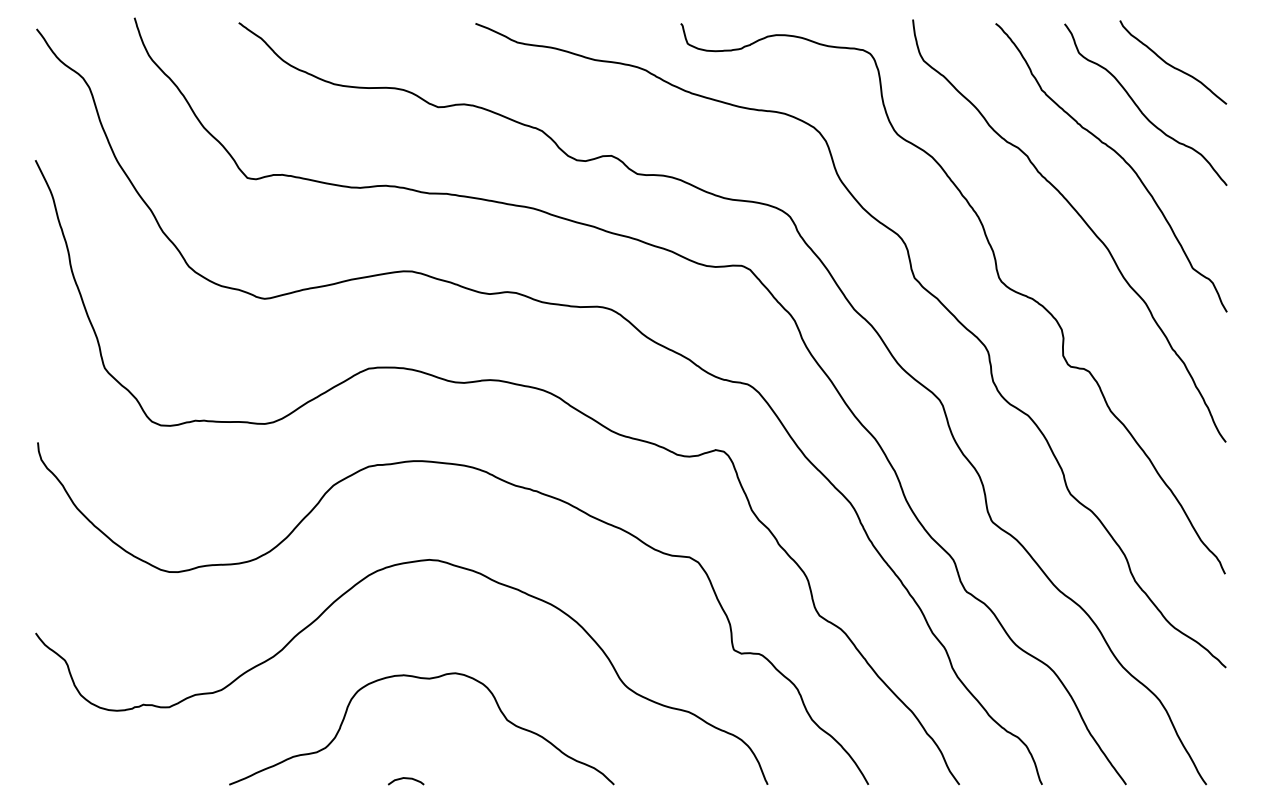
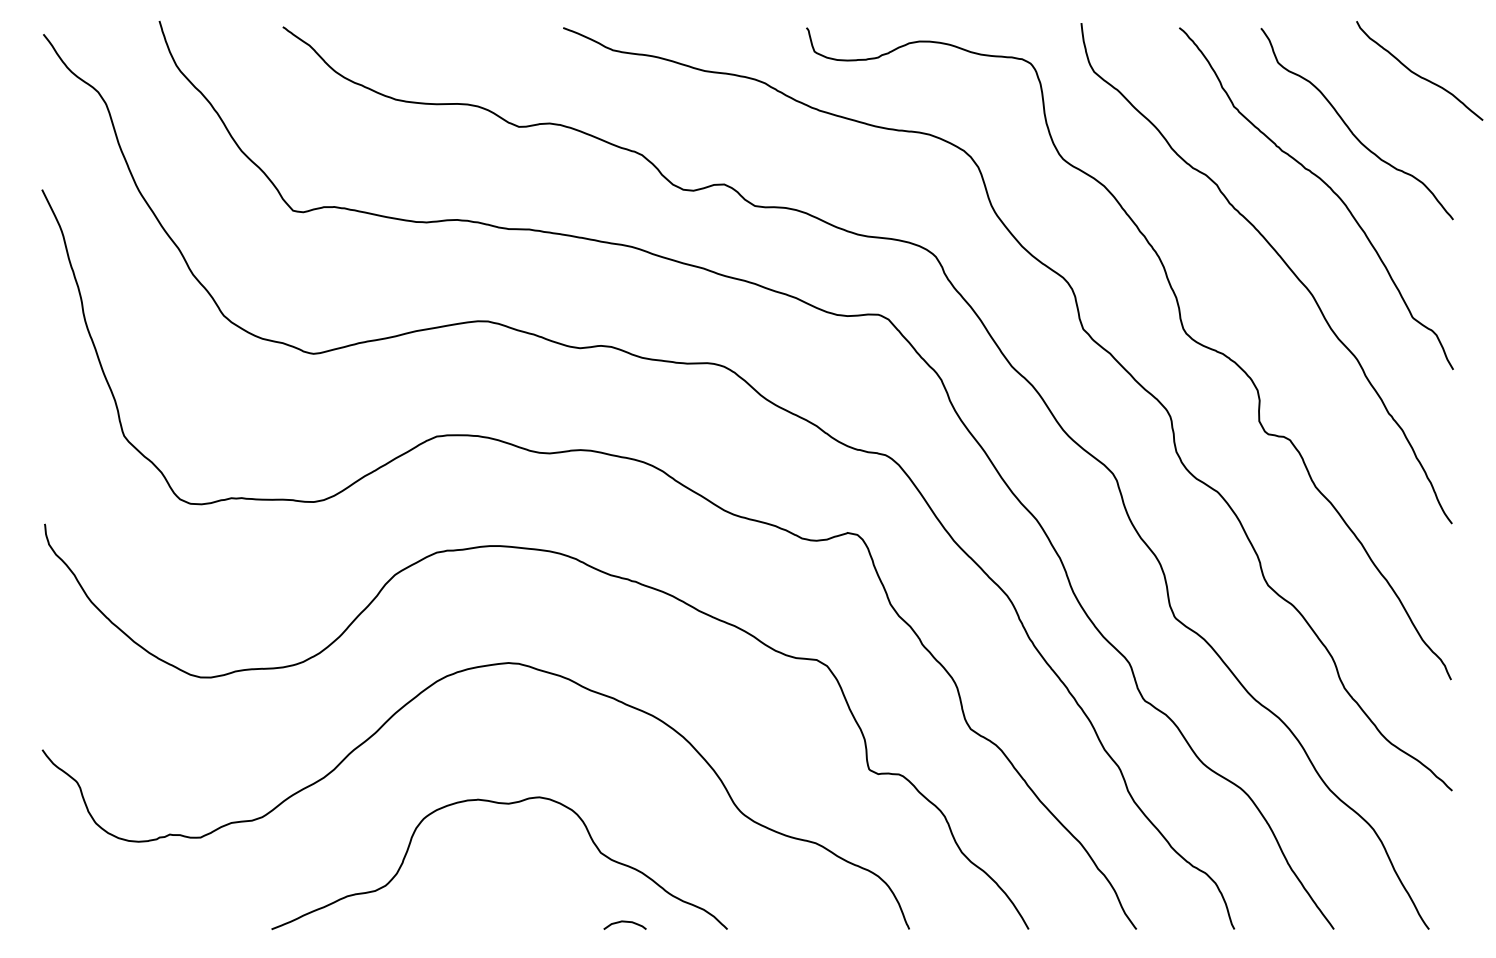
curve: (1172, 65) -> (1418, 74), moved
curve: (405, 778) -> (624, 922), moved

